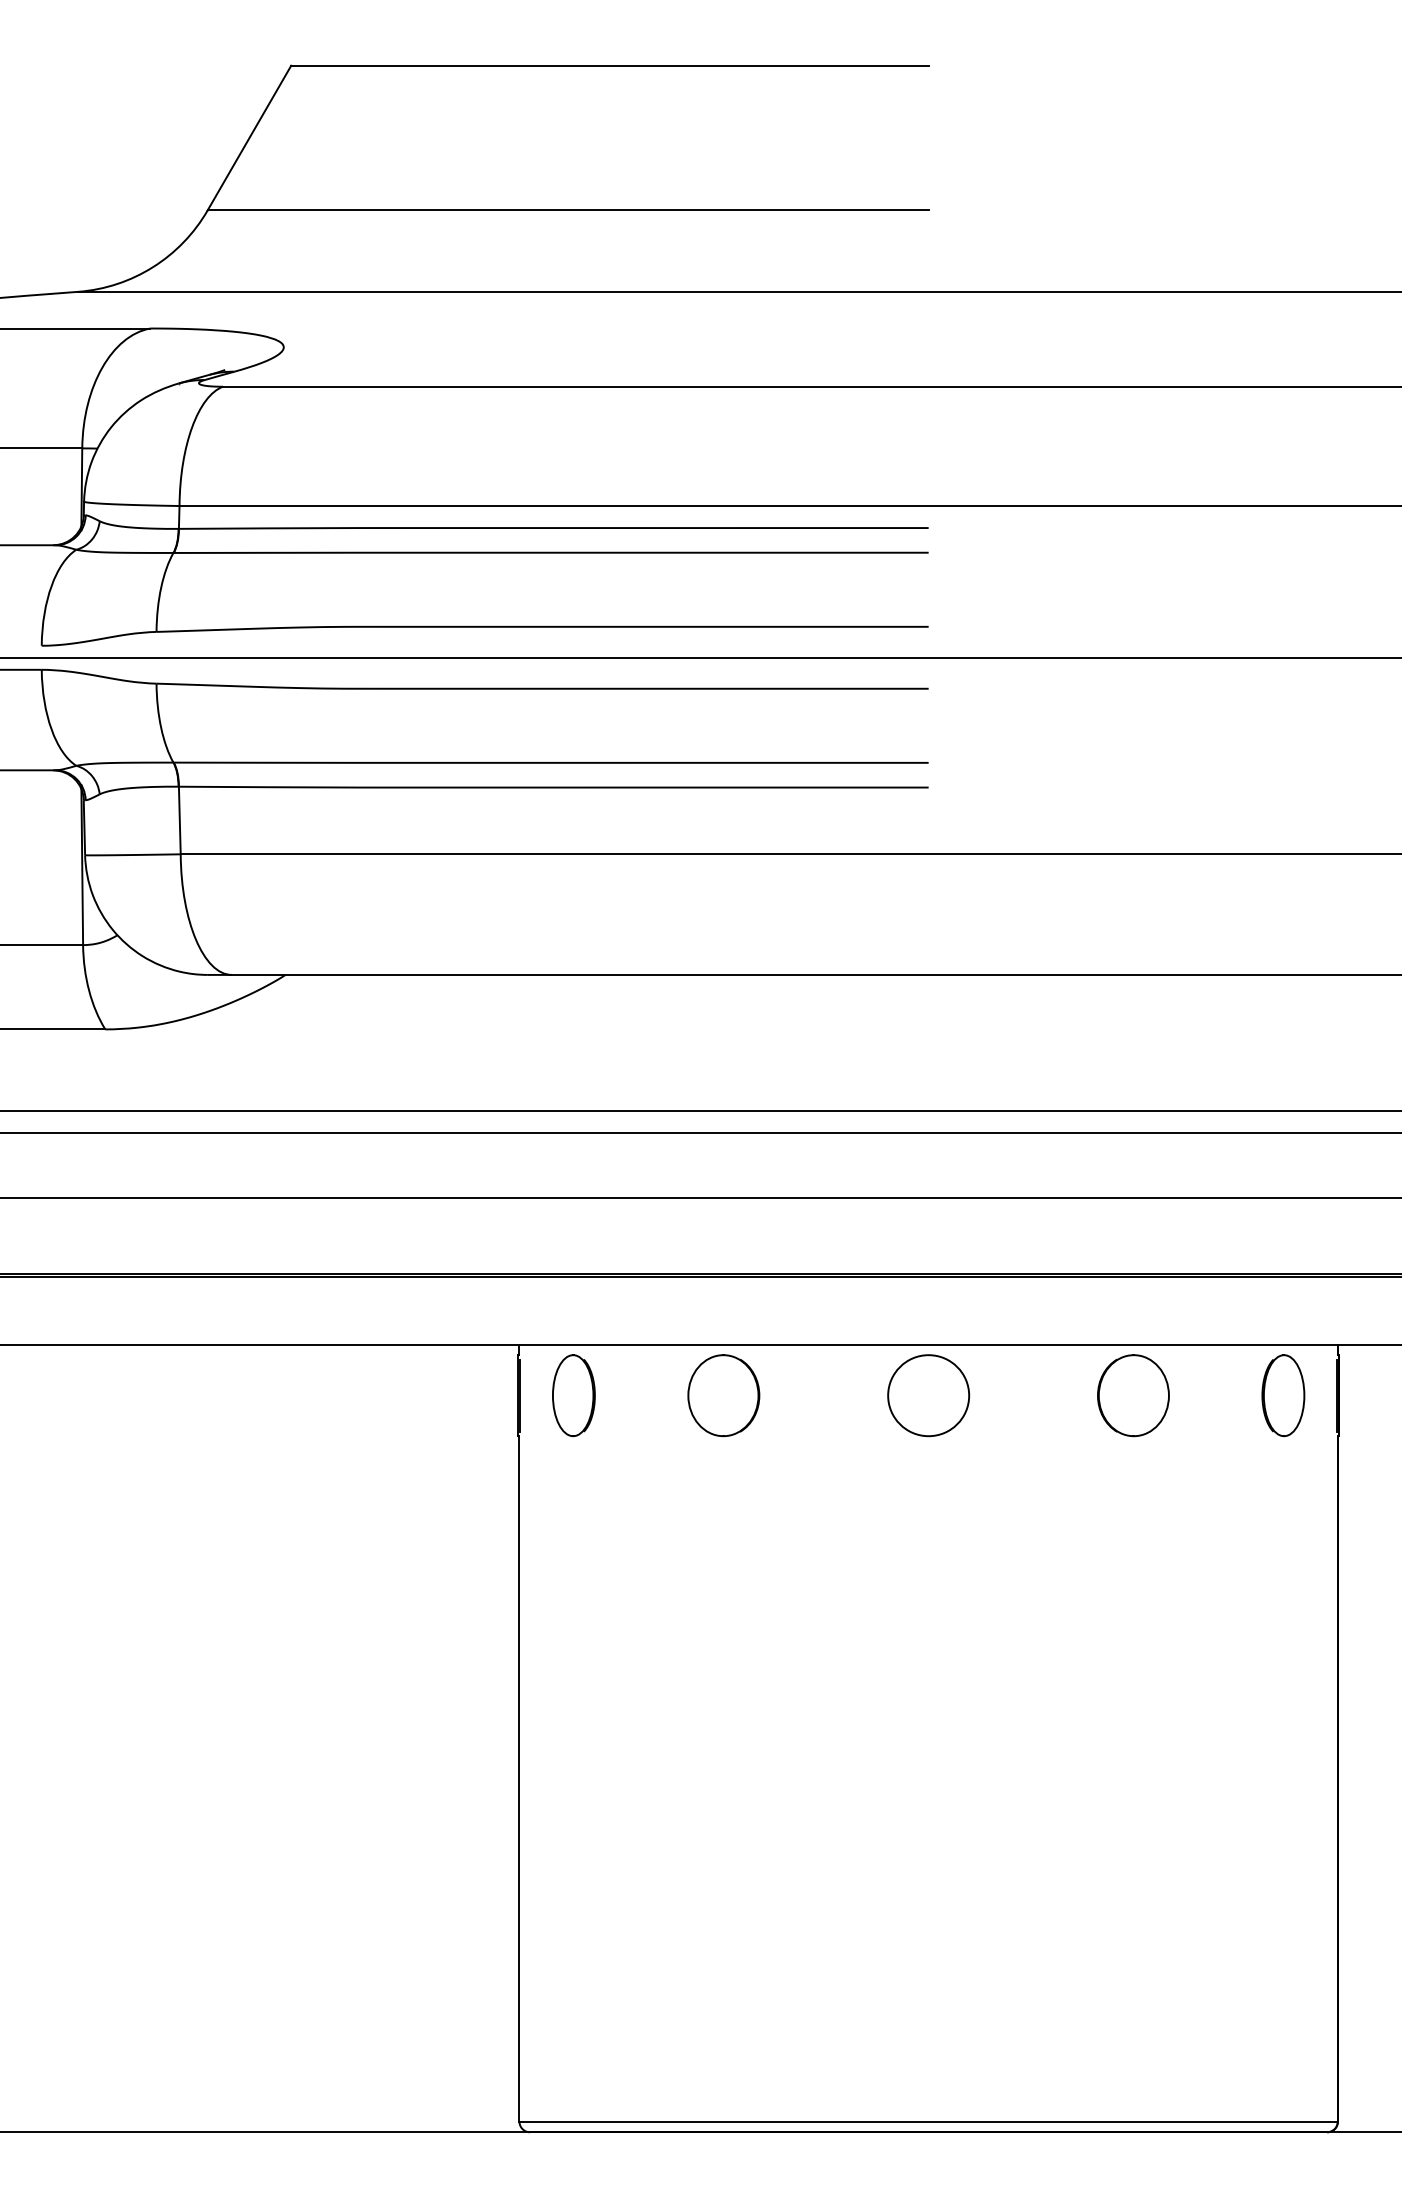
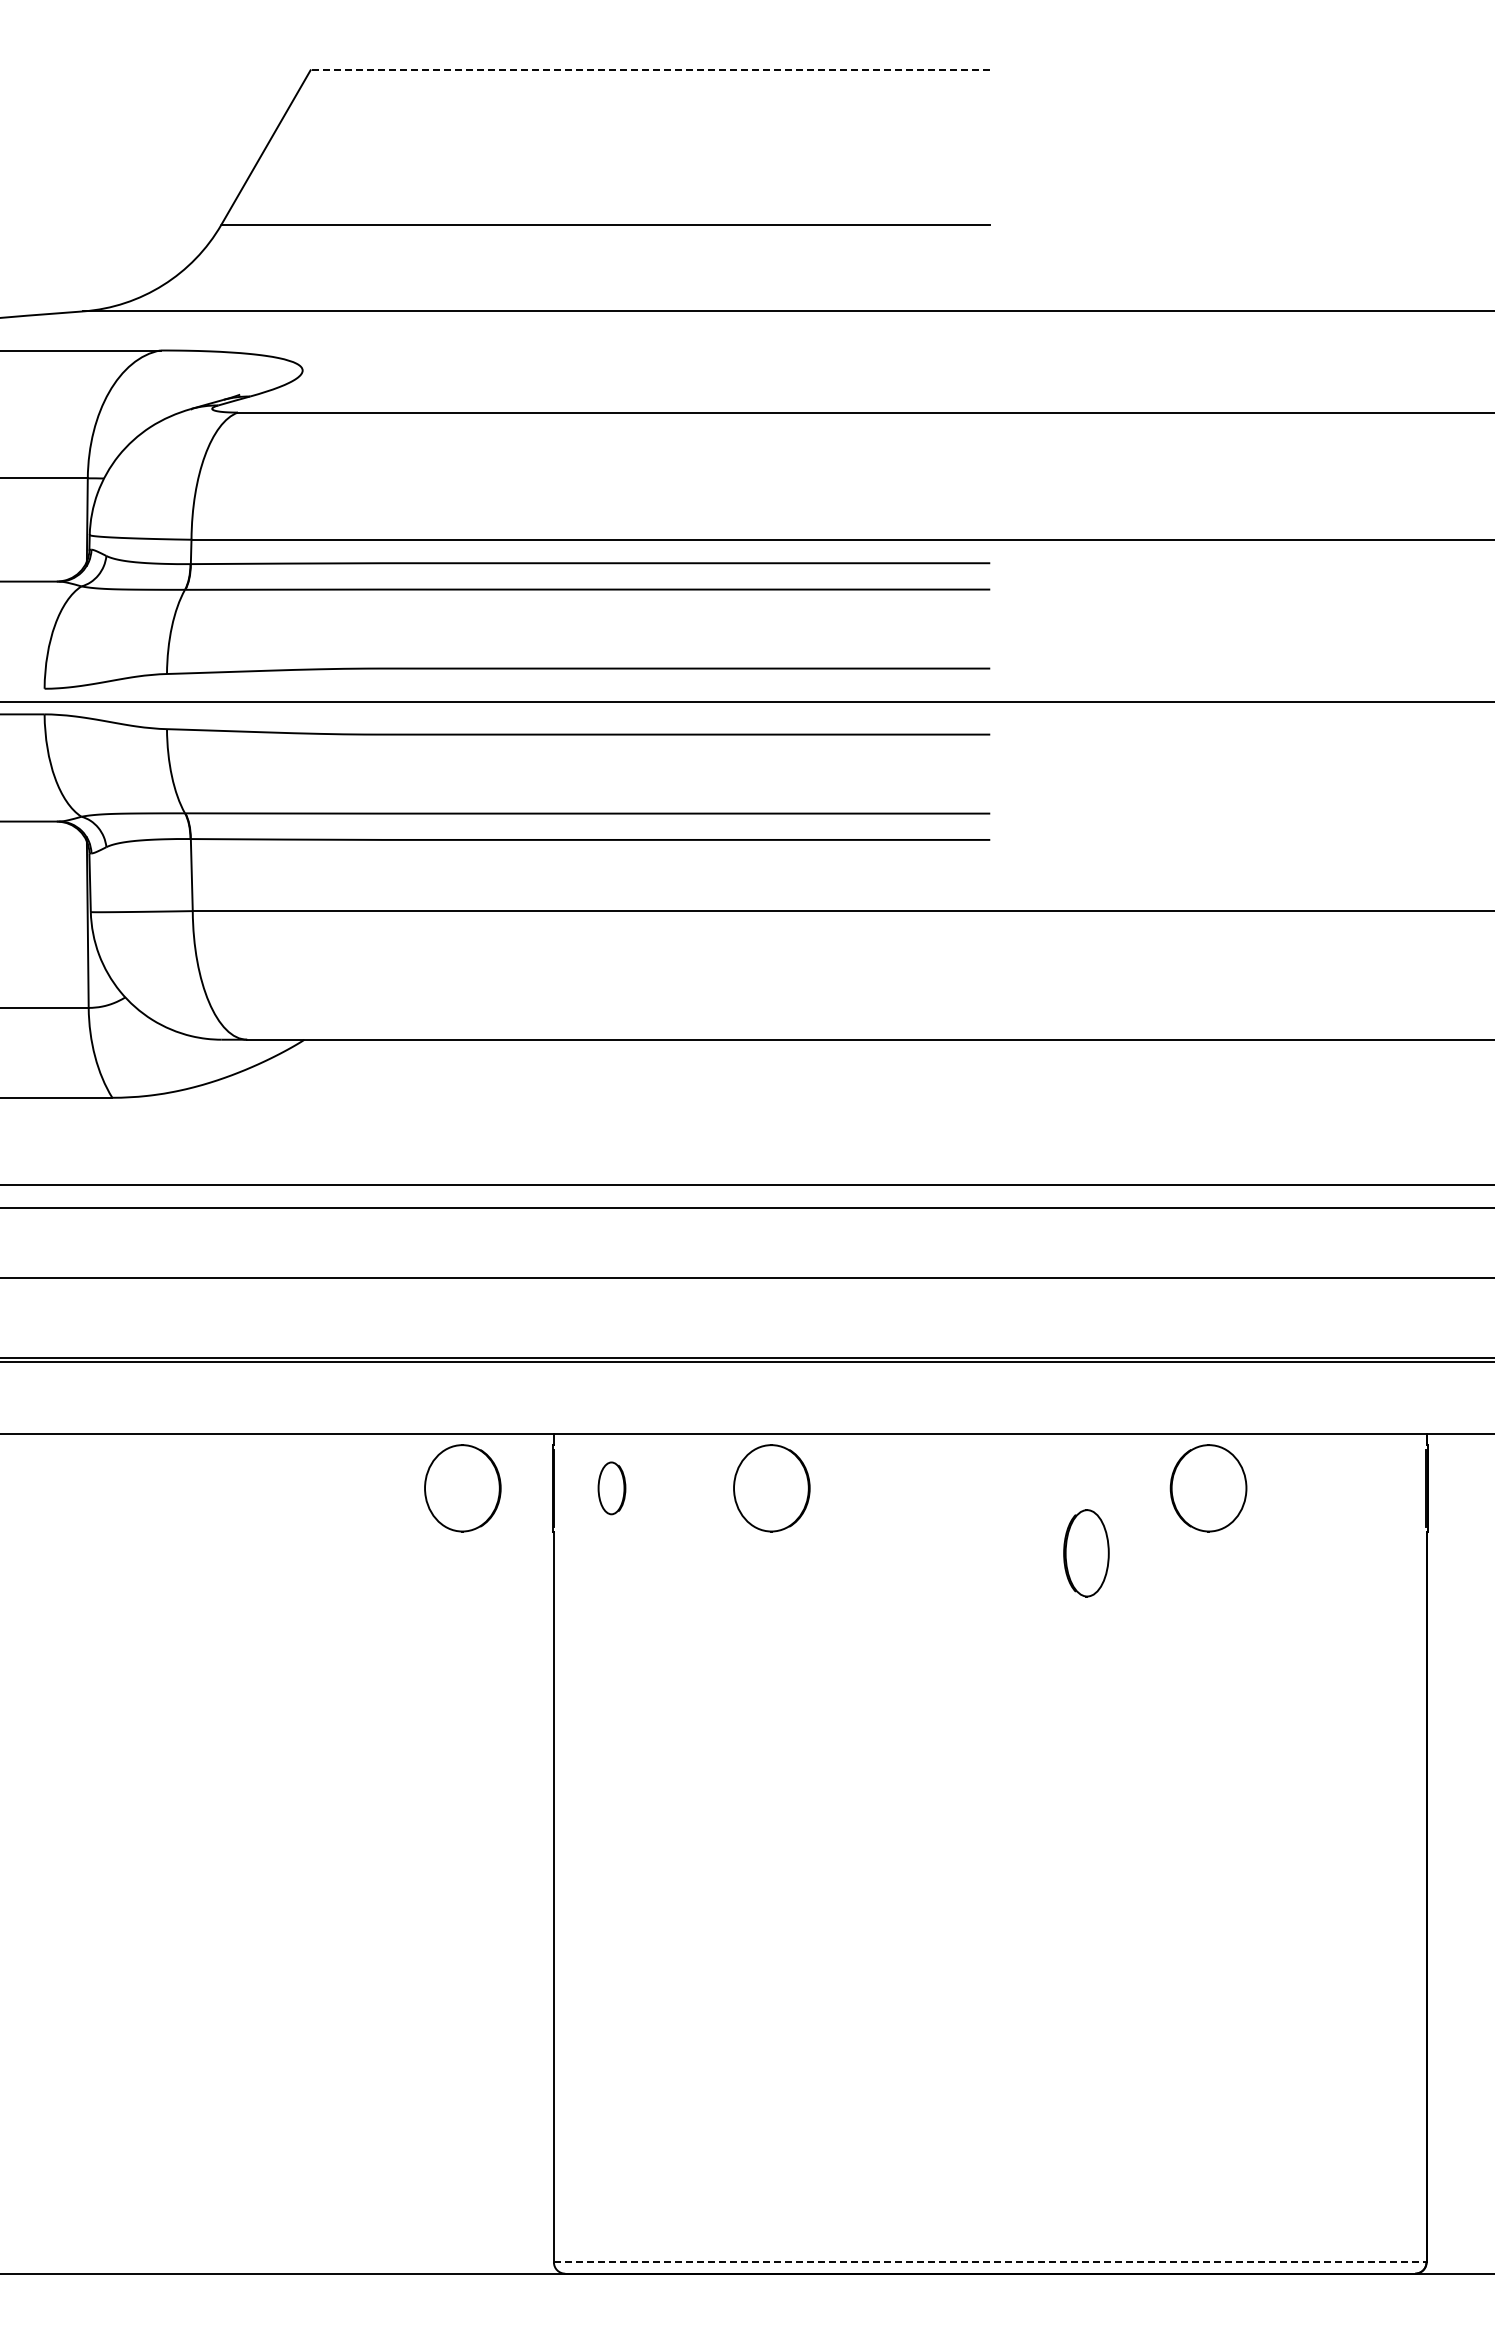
line: (610, 65) -> (650, 70), solid -> dashed
part: (433, 1395) -> (462, 1488), added
part: (573, 1395) -> (611, 1488), size x0.6
circle: (928, 1395) -> (990, 1488), removed
part: (1283, 1395) -> (1086, 1553), moved
line: (928, 2121) -> (990, 2262), solid -> dashed

